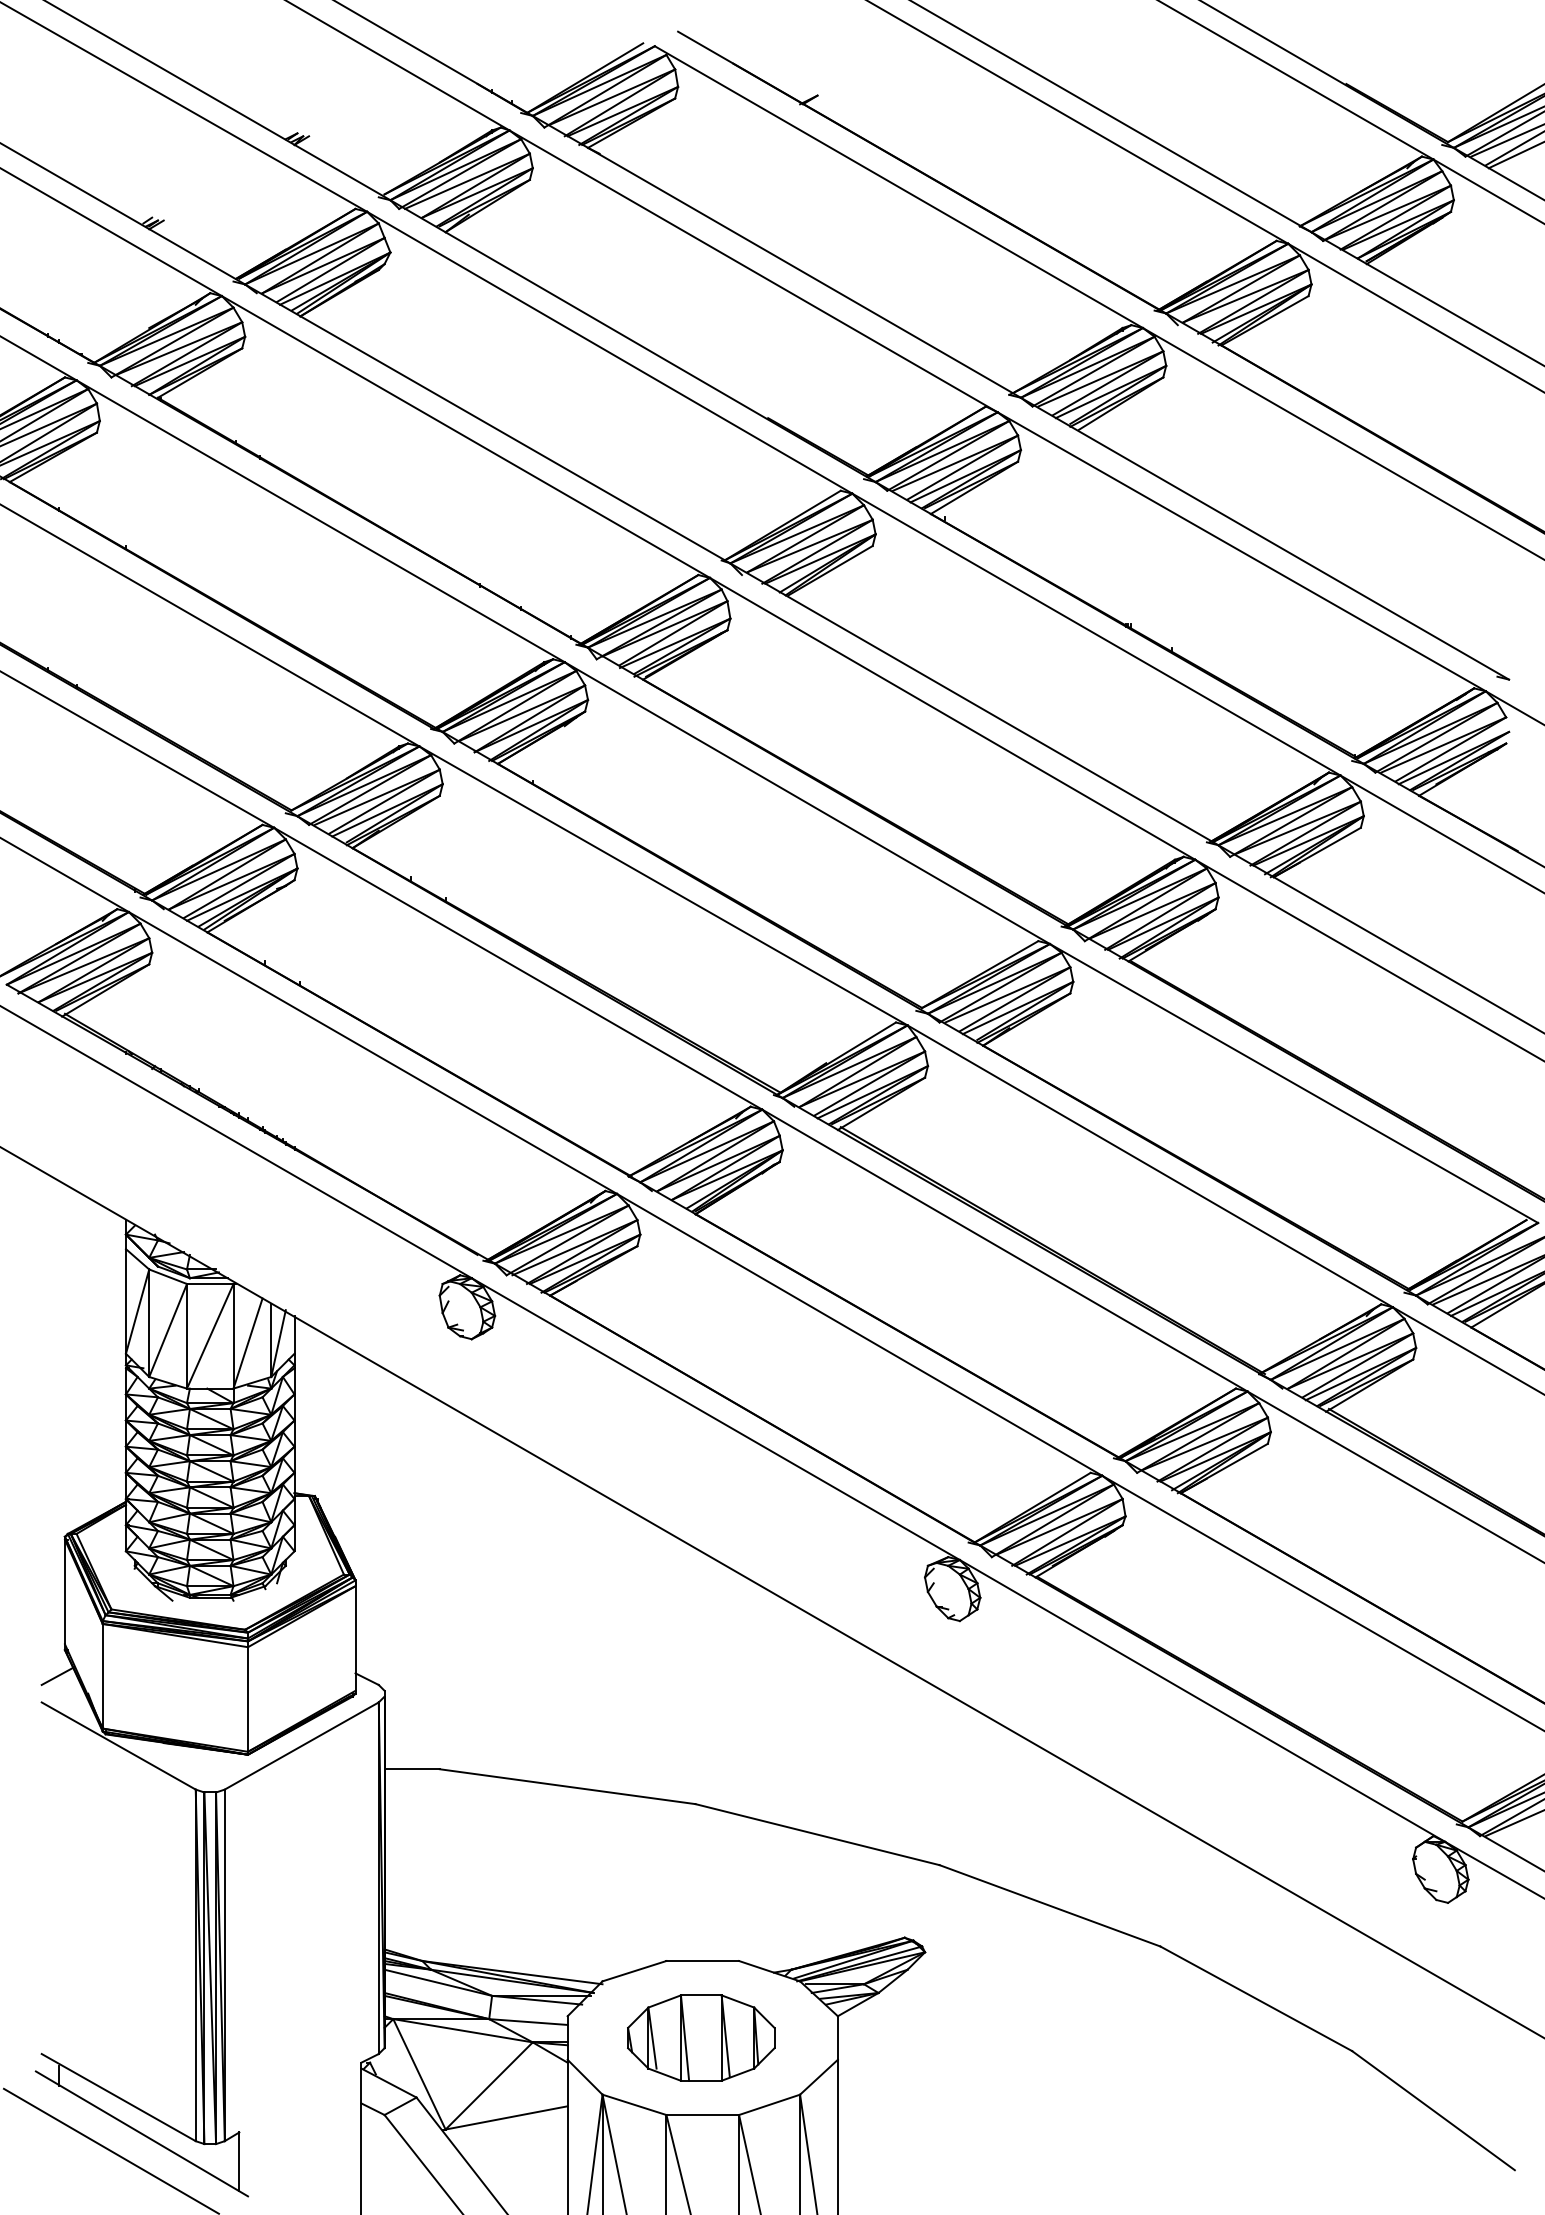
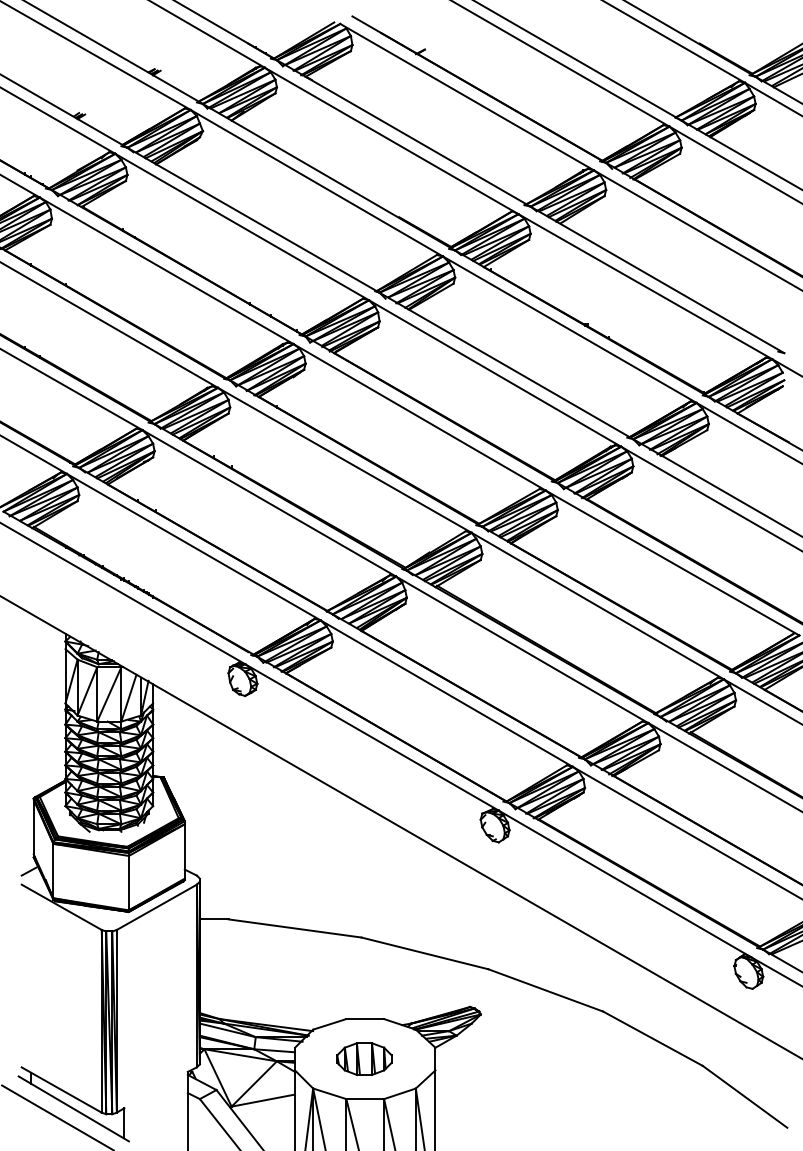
part: (701, 2036) -> (364, 1058), size x0.71

